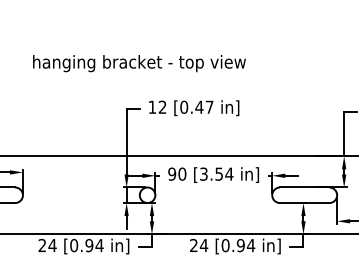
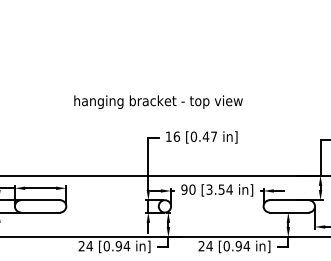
text: (162, 106) -> (176, 136), 12 -> 16

